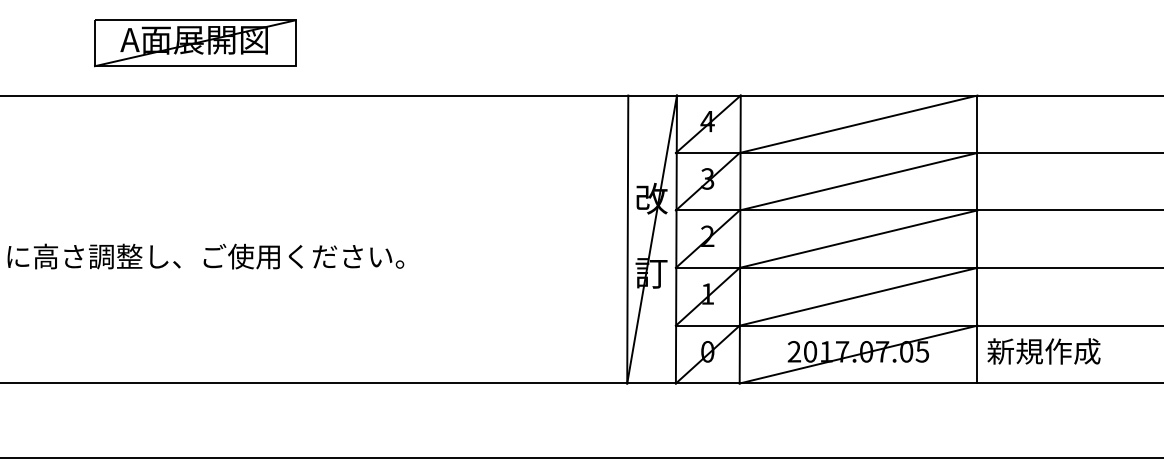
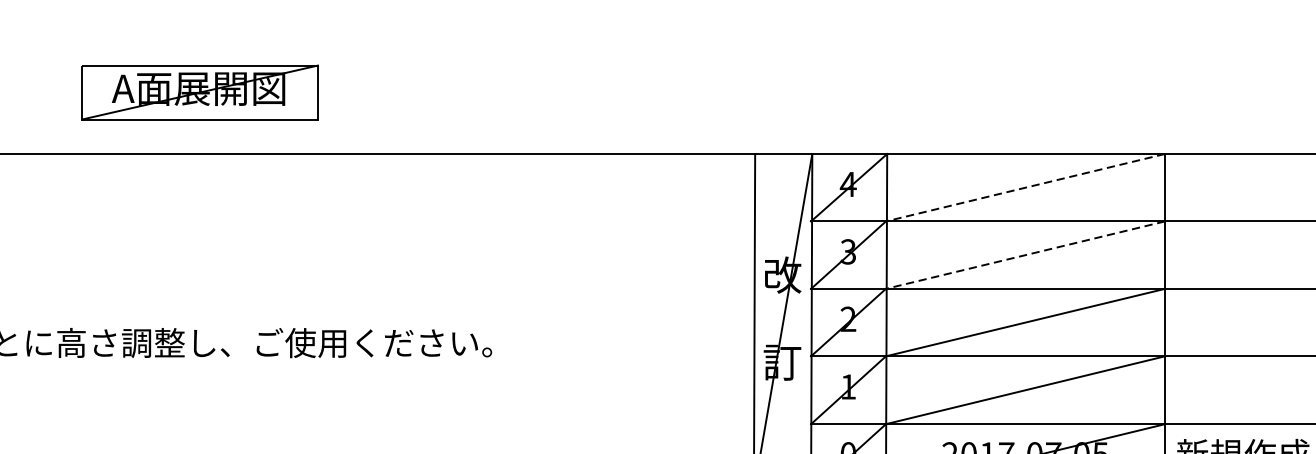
part: (195, 43) -> (200, 92), moved
line: (858, 124) -> (1025, 187), solid -> dashed
line: (858, 181) -> (1025, 254), solid -> dashed

